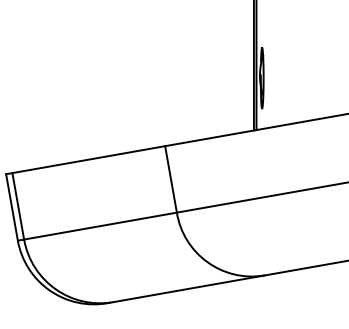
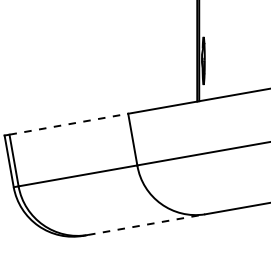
line: (89, 159) -> (69, 124), solid -> dashed
line: (189, 288) -> (147, 224), solid -> dashed

